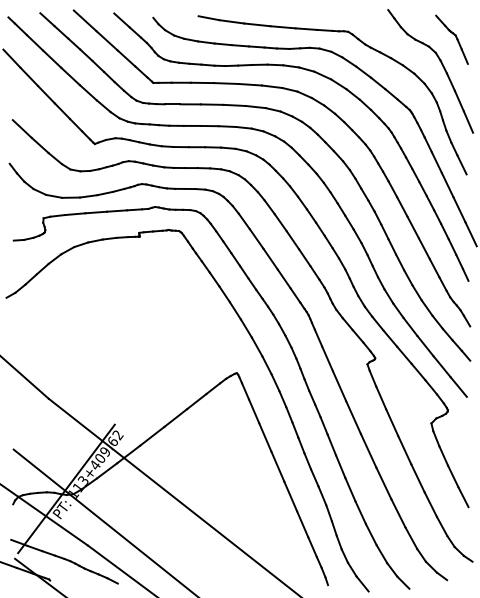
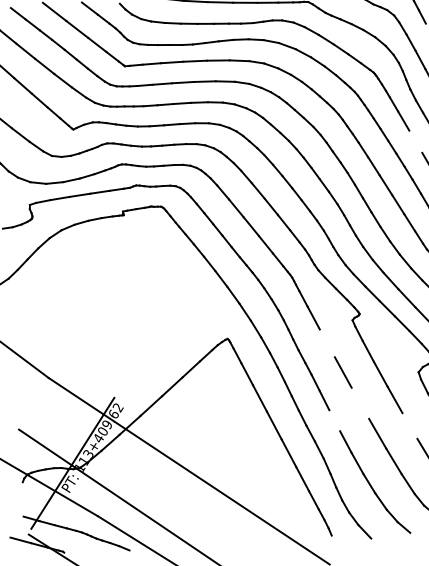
line: (447, 185) -> (415, 142), removed
line: (339, 386) -> (327, 343), removed
line: (368, 450) -> (360, 403), removed
line: (340, 466) -> (334, 420), removed
line: (417, 478) -> (409, 426), removed

